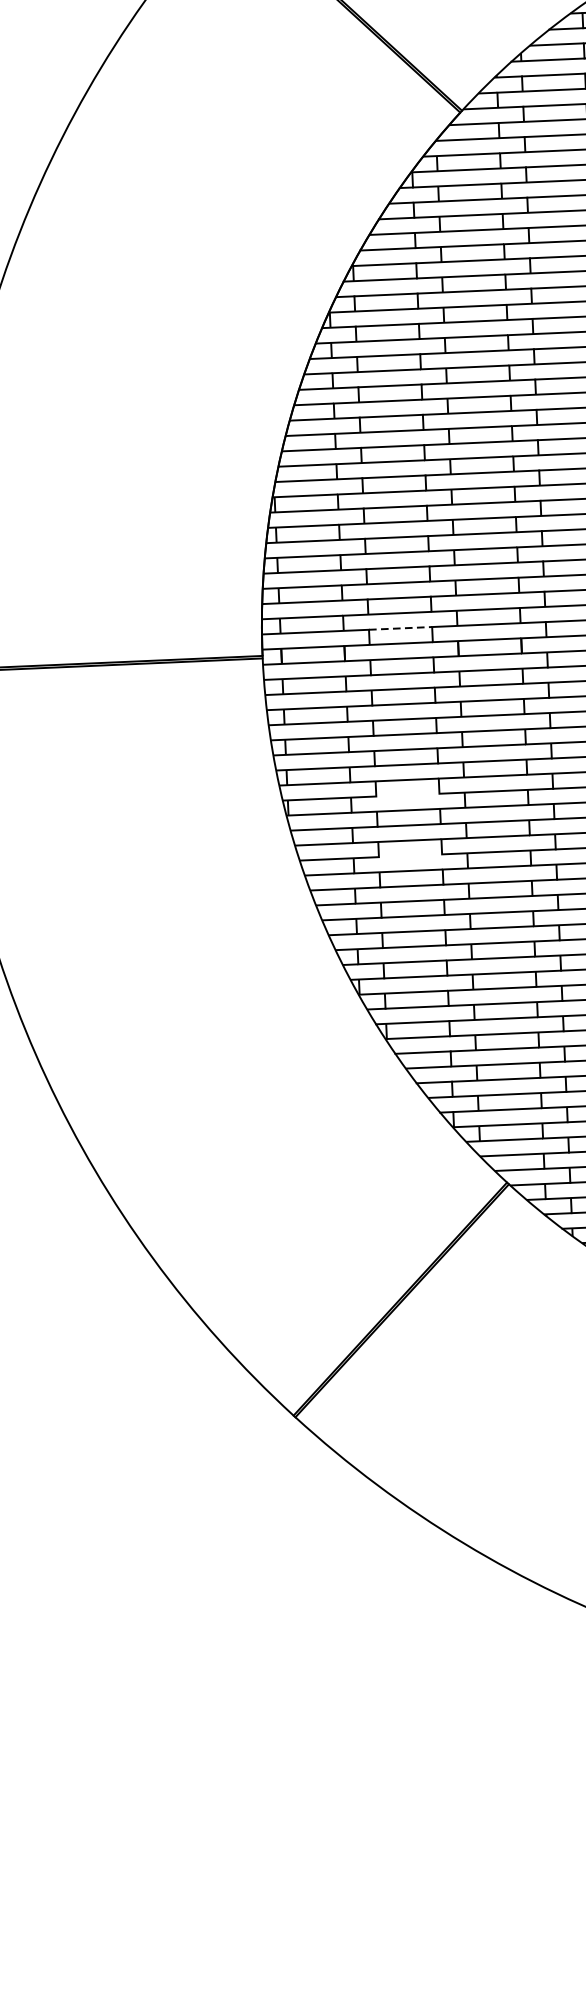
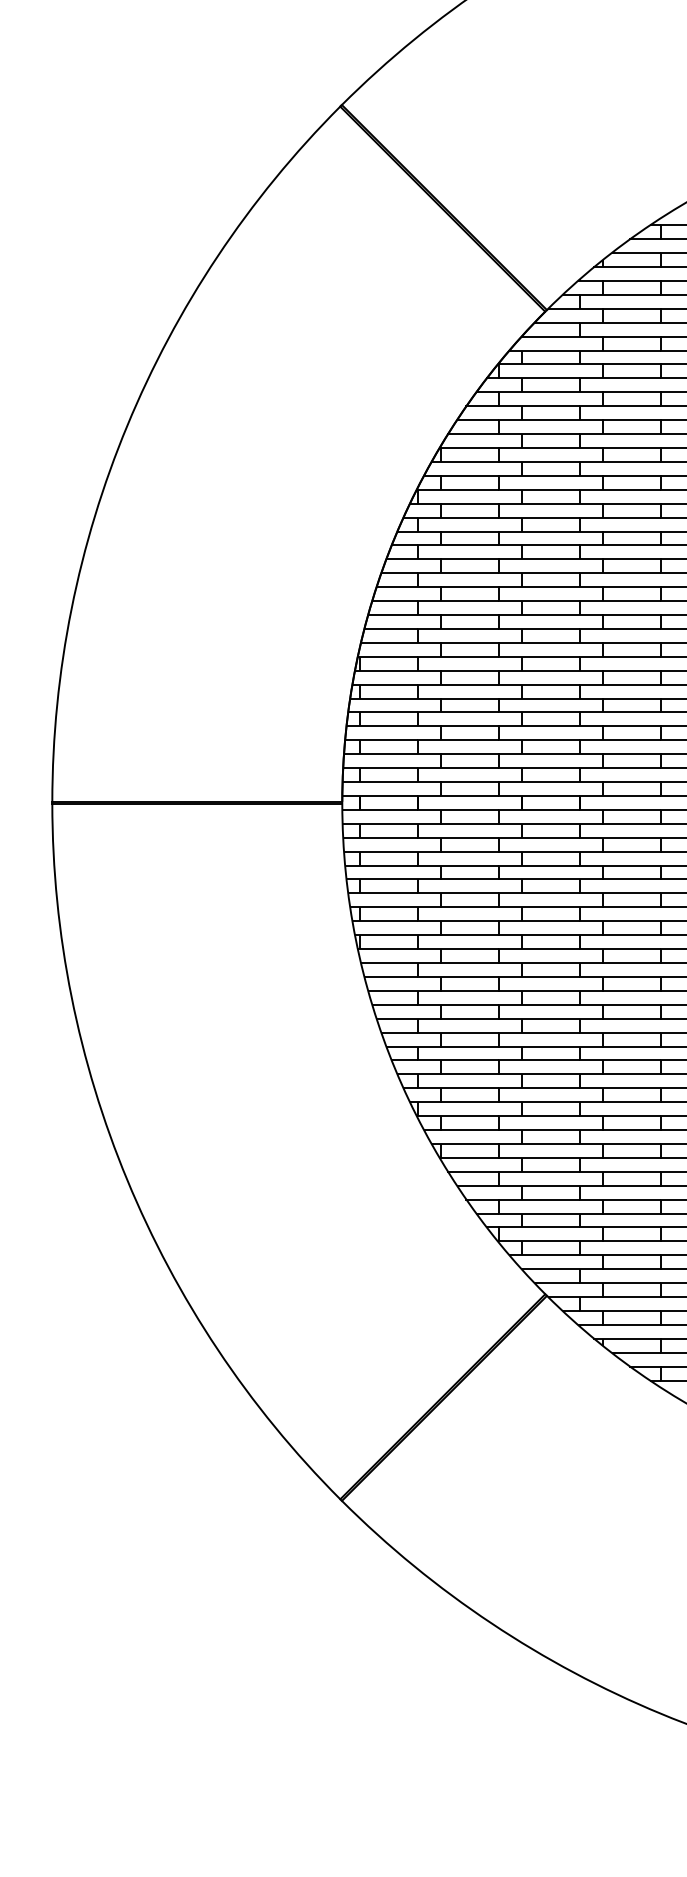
line: (400, 628) -> (469, 782), dashed -> solid
line: (407, 795) -> (469, 935), added
line: (410, 855) -> (469, 990), added

